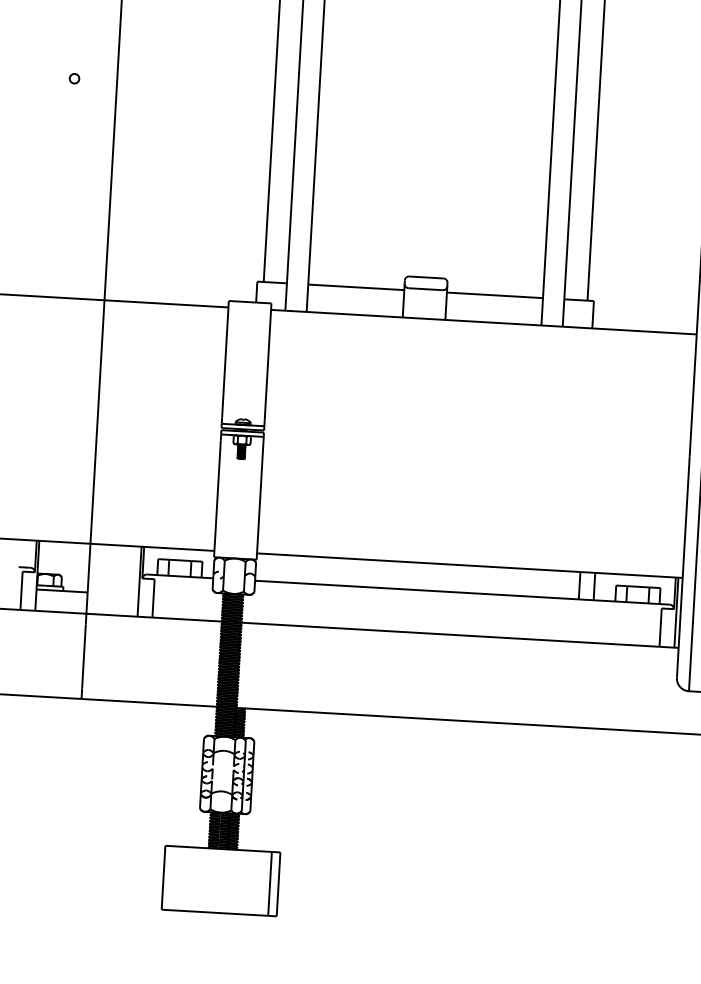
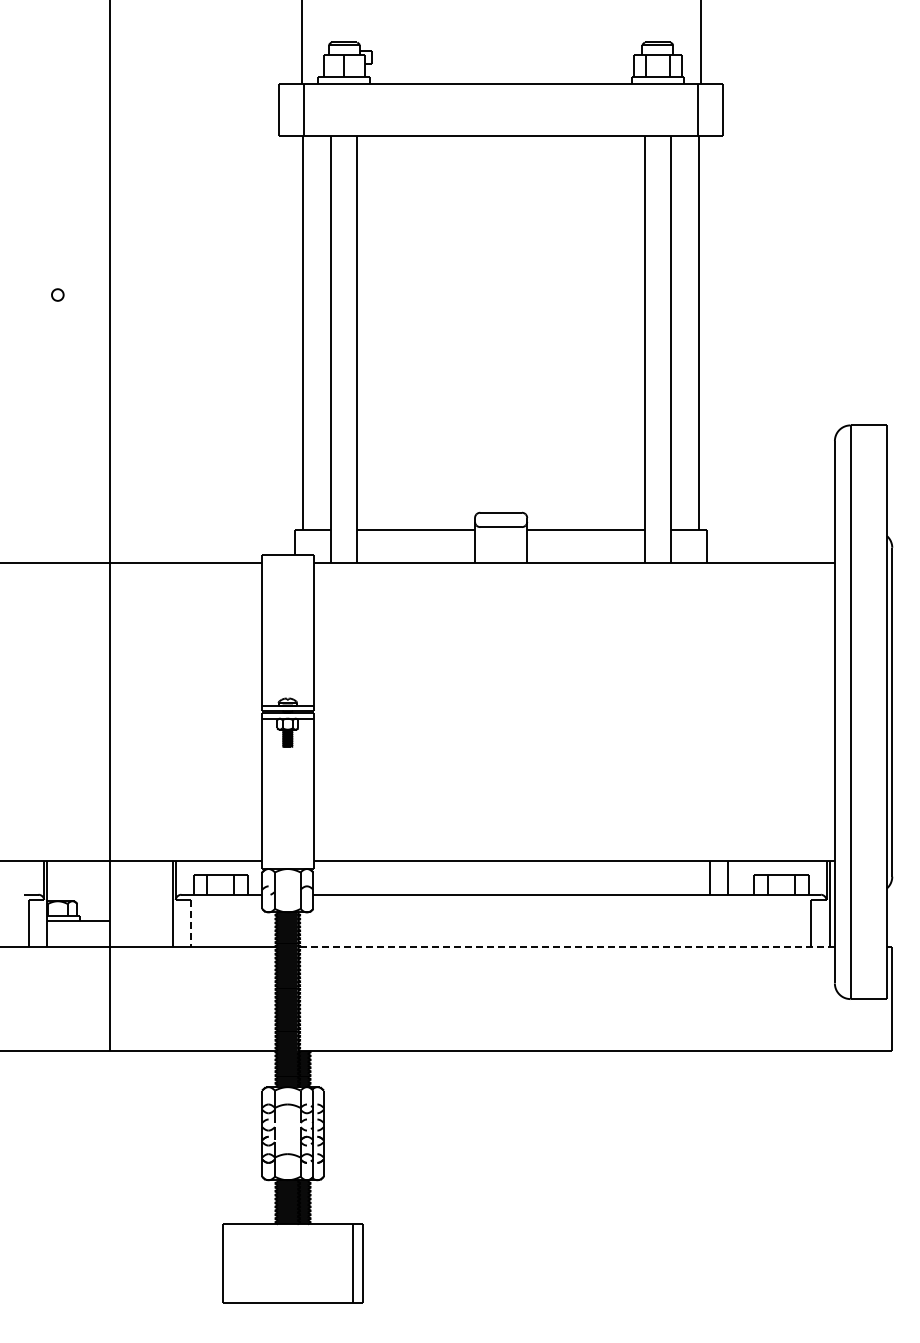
line: (153, 598) -> (190, 923), solid -> dashed
line: (460, 634) -> (567, 946), solid -> dashed

